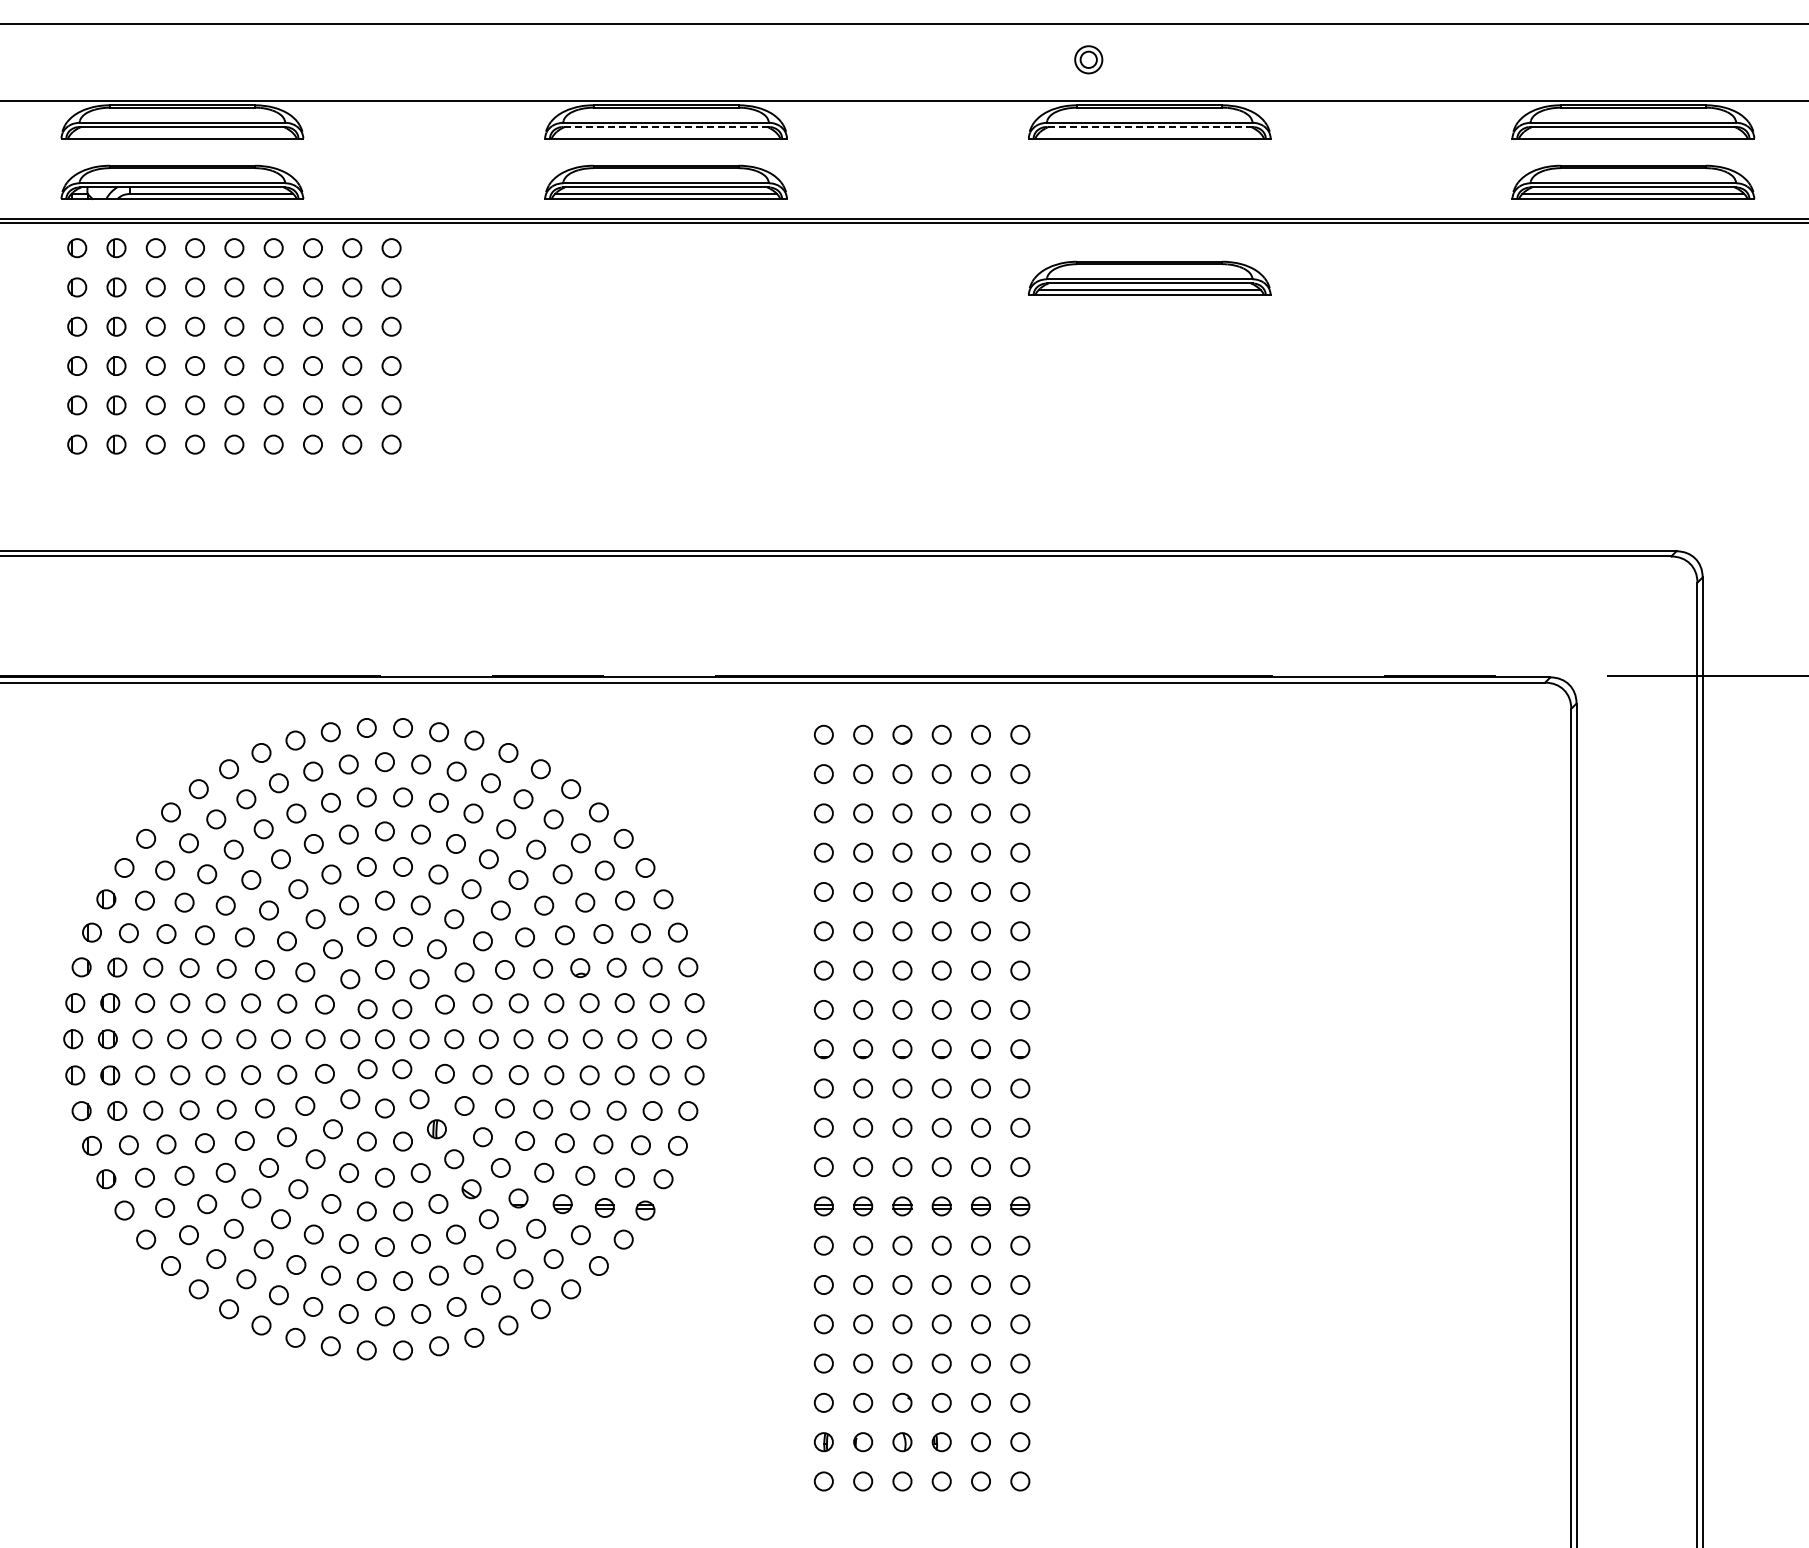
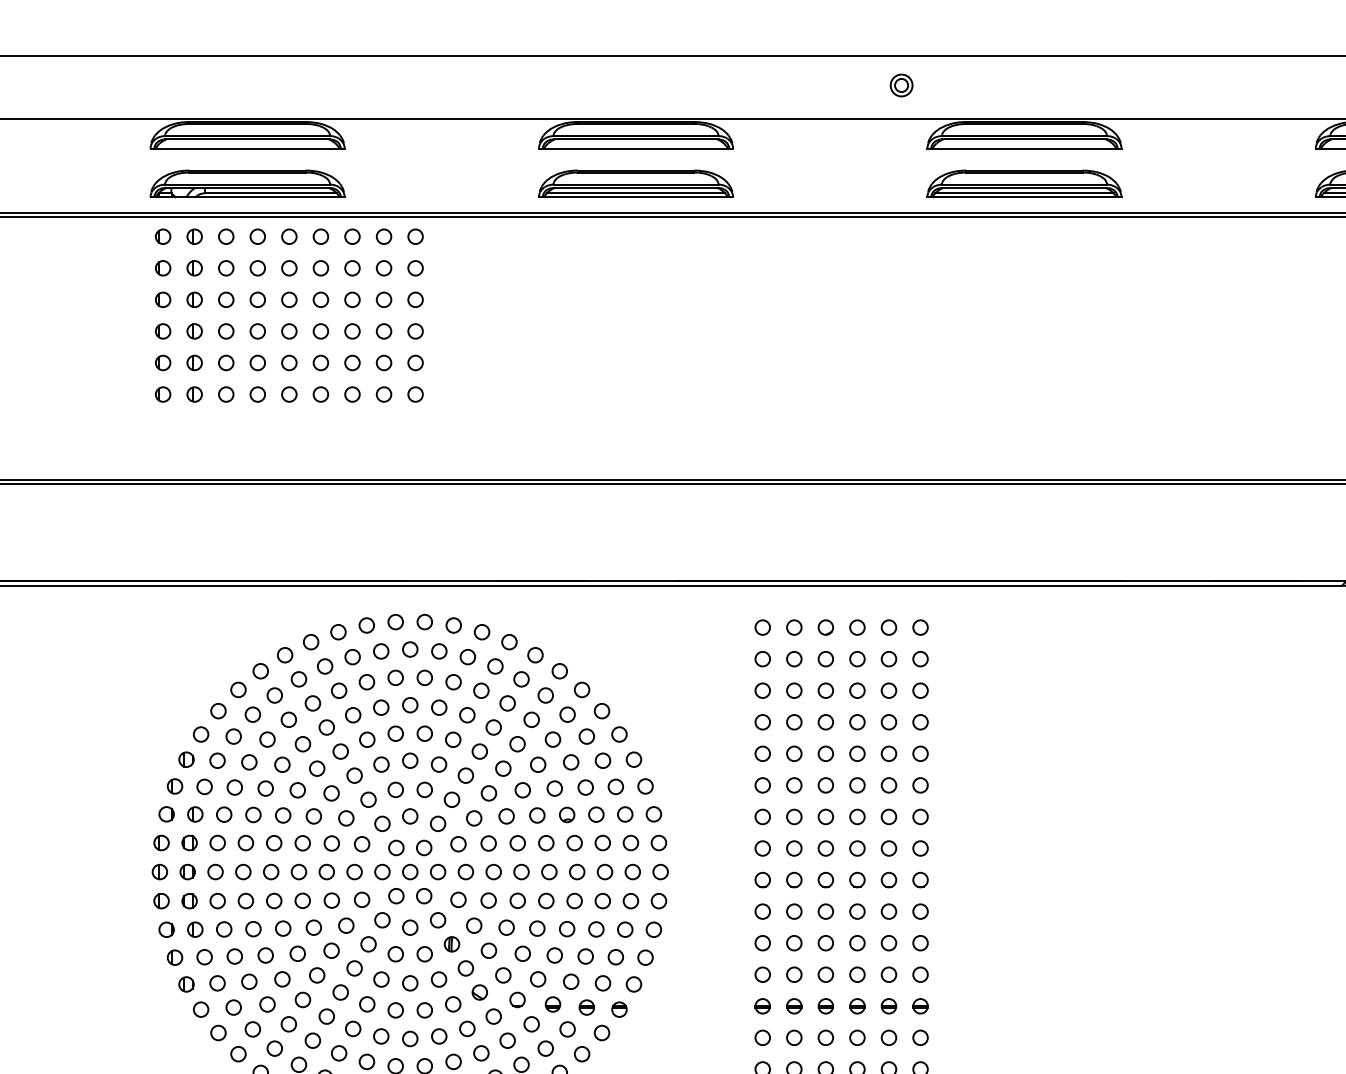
part: (1088, 59) -> (901, 85), moved
line: (666, 127) -> (636, 139), dashed -> solid
line: (1149, 127) -> (1024, 139), dashed -> solid
part: (1149, 277) -> (1024, 183), moved

